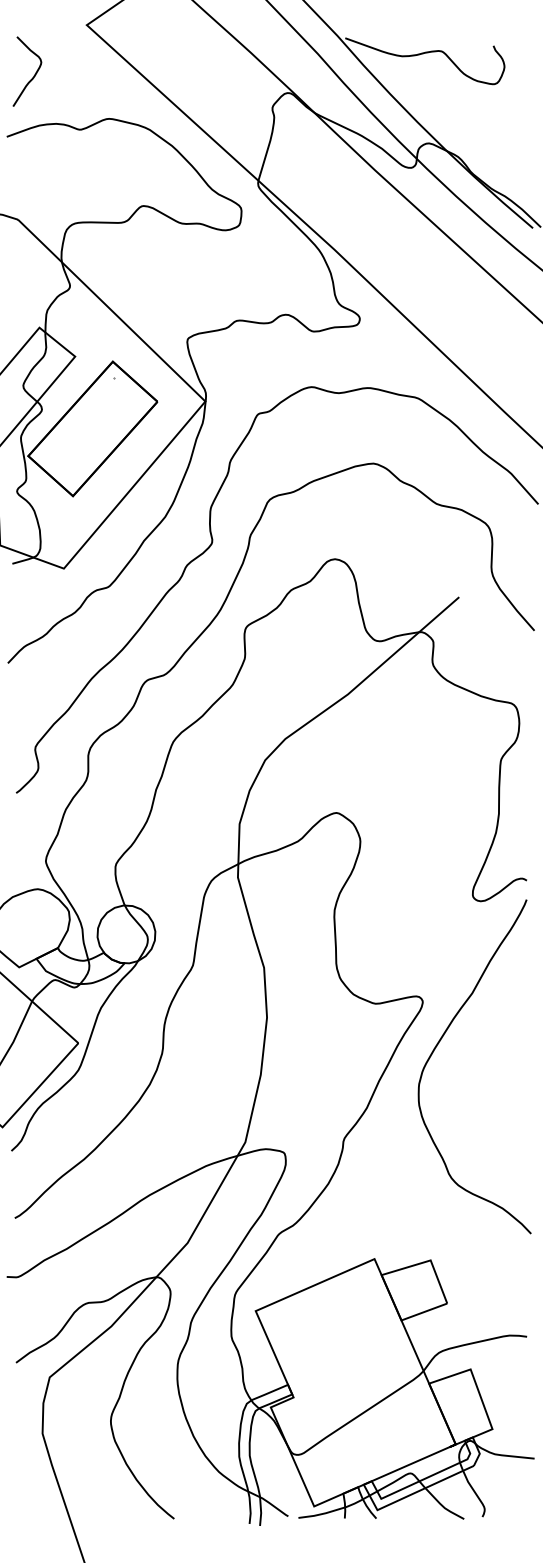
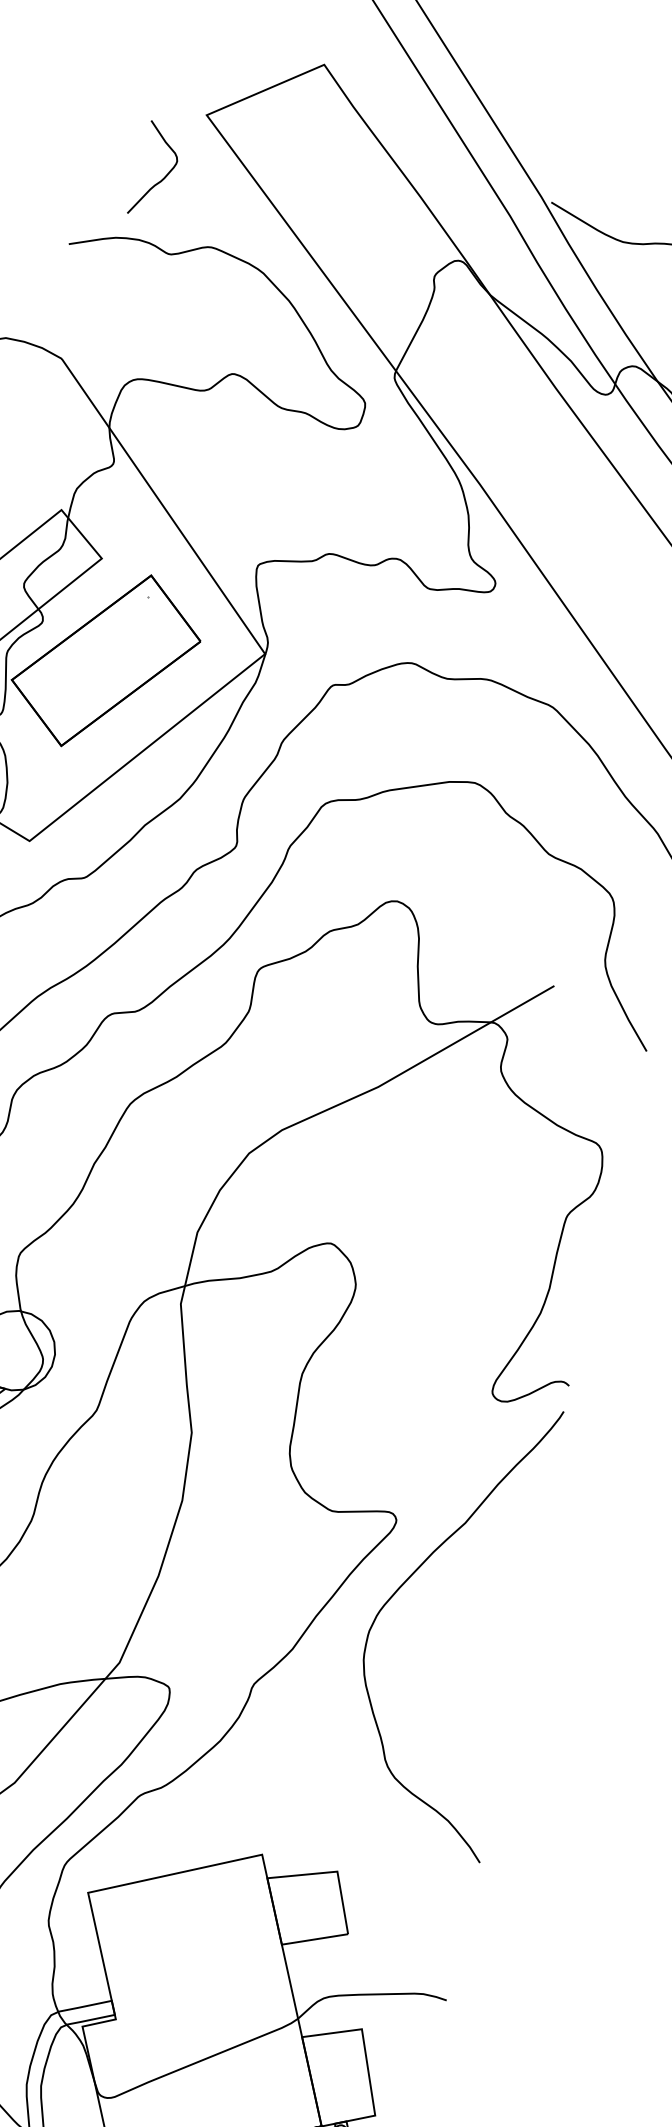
curve: (33, 75) -> (163, 177), moved

